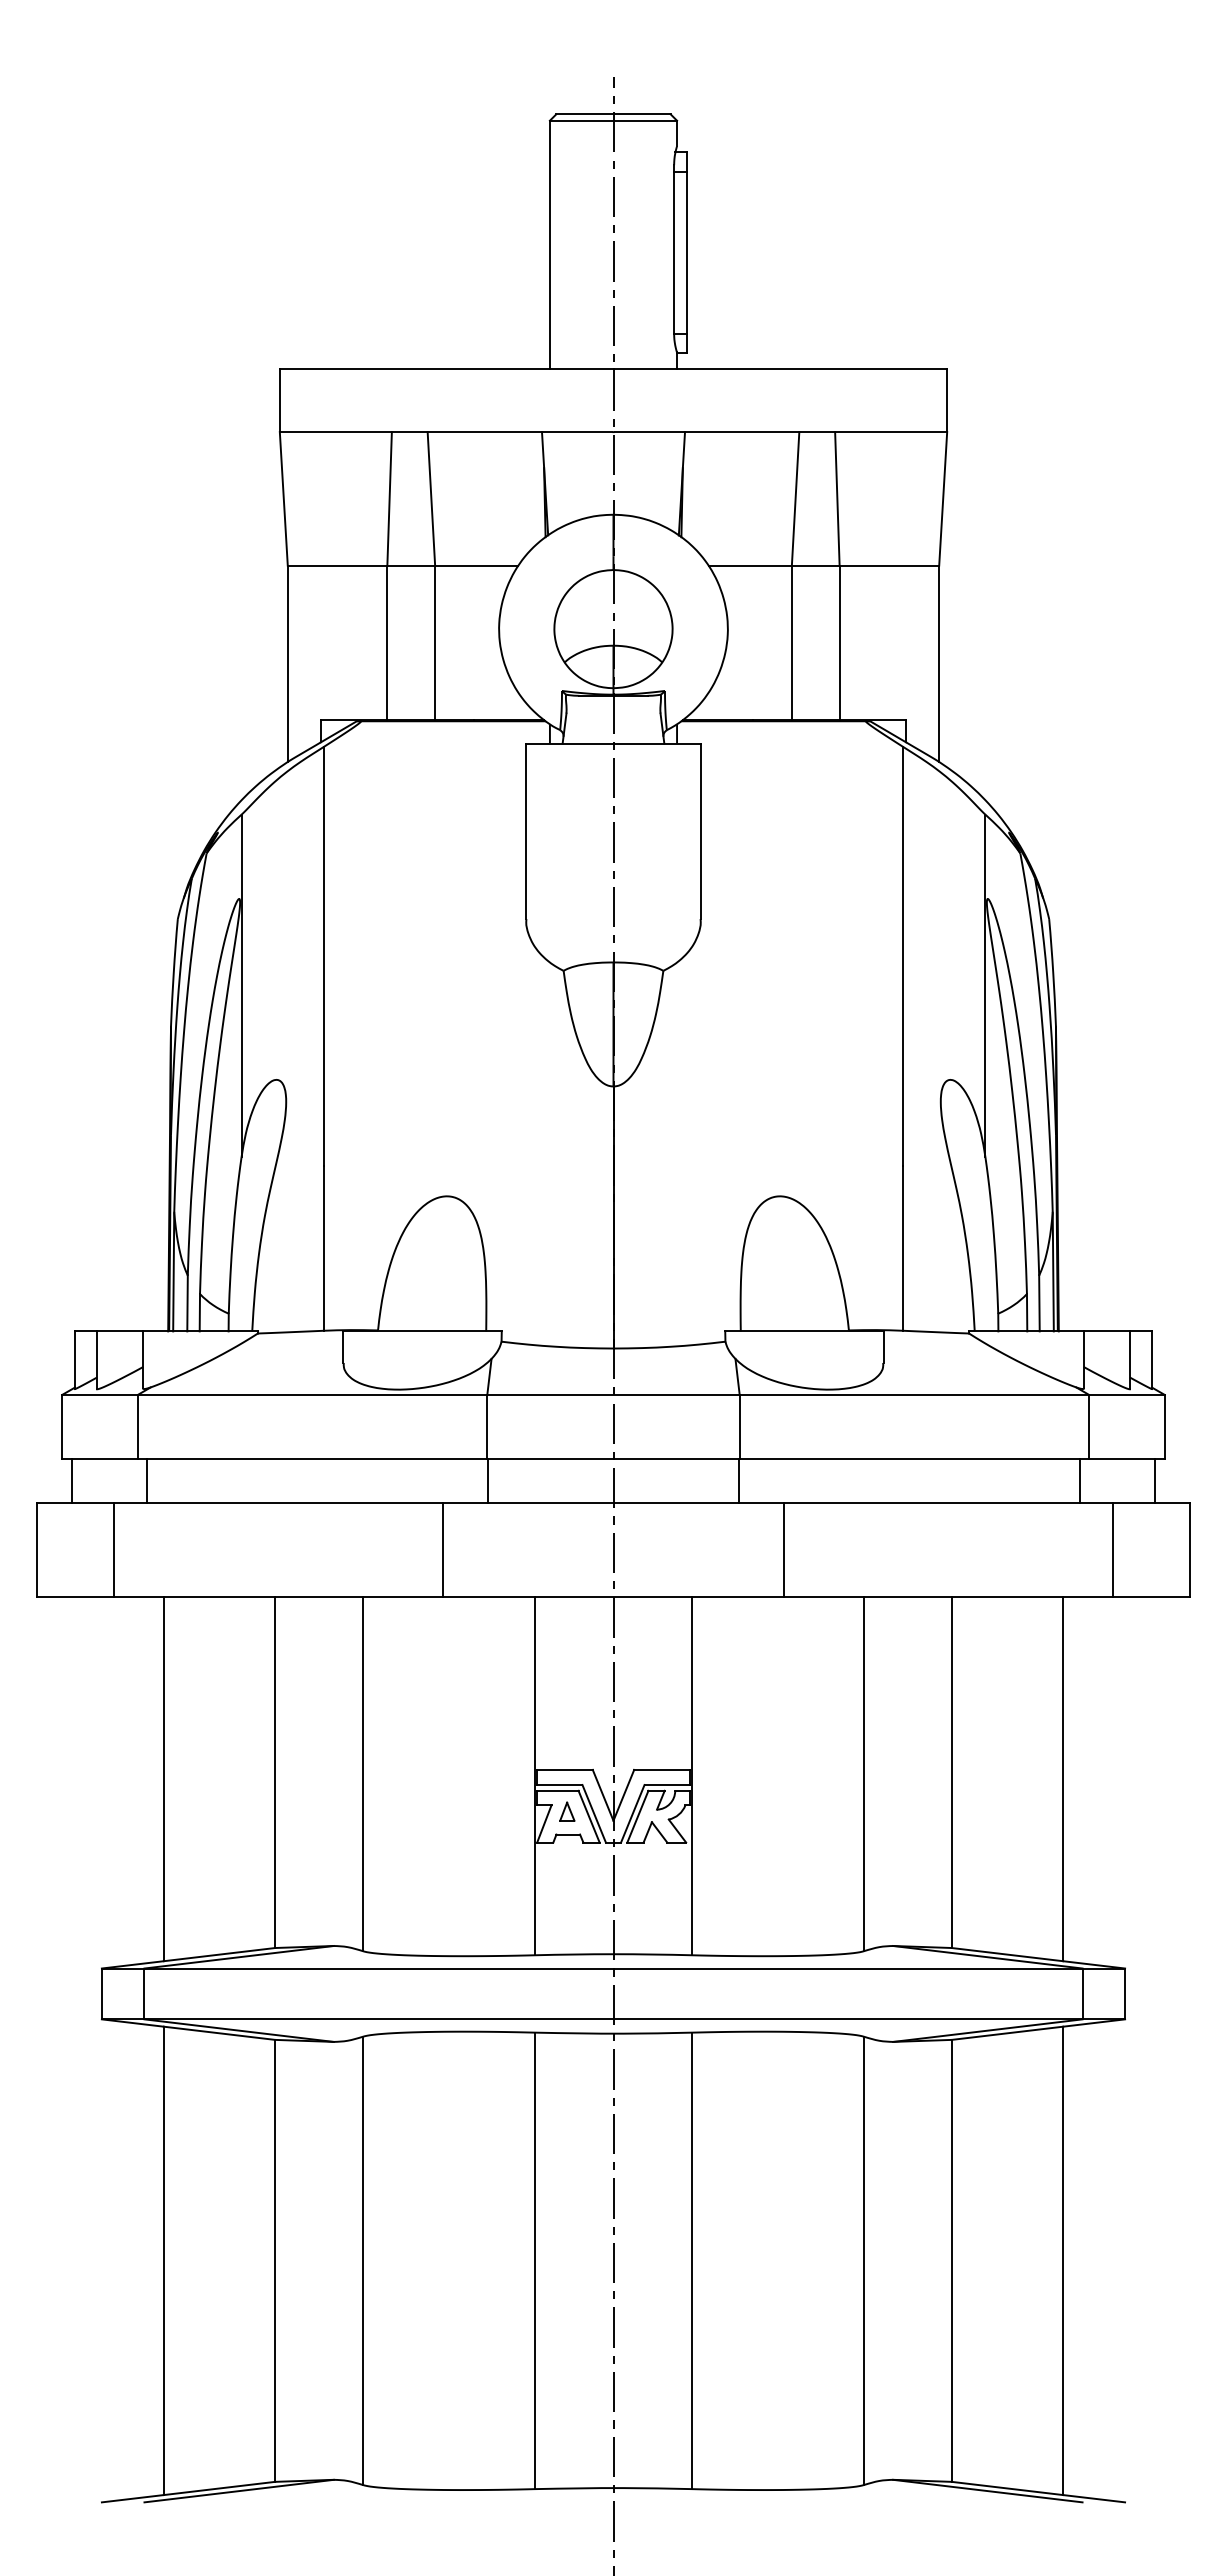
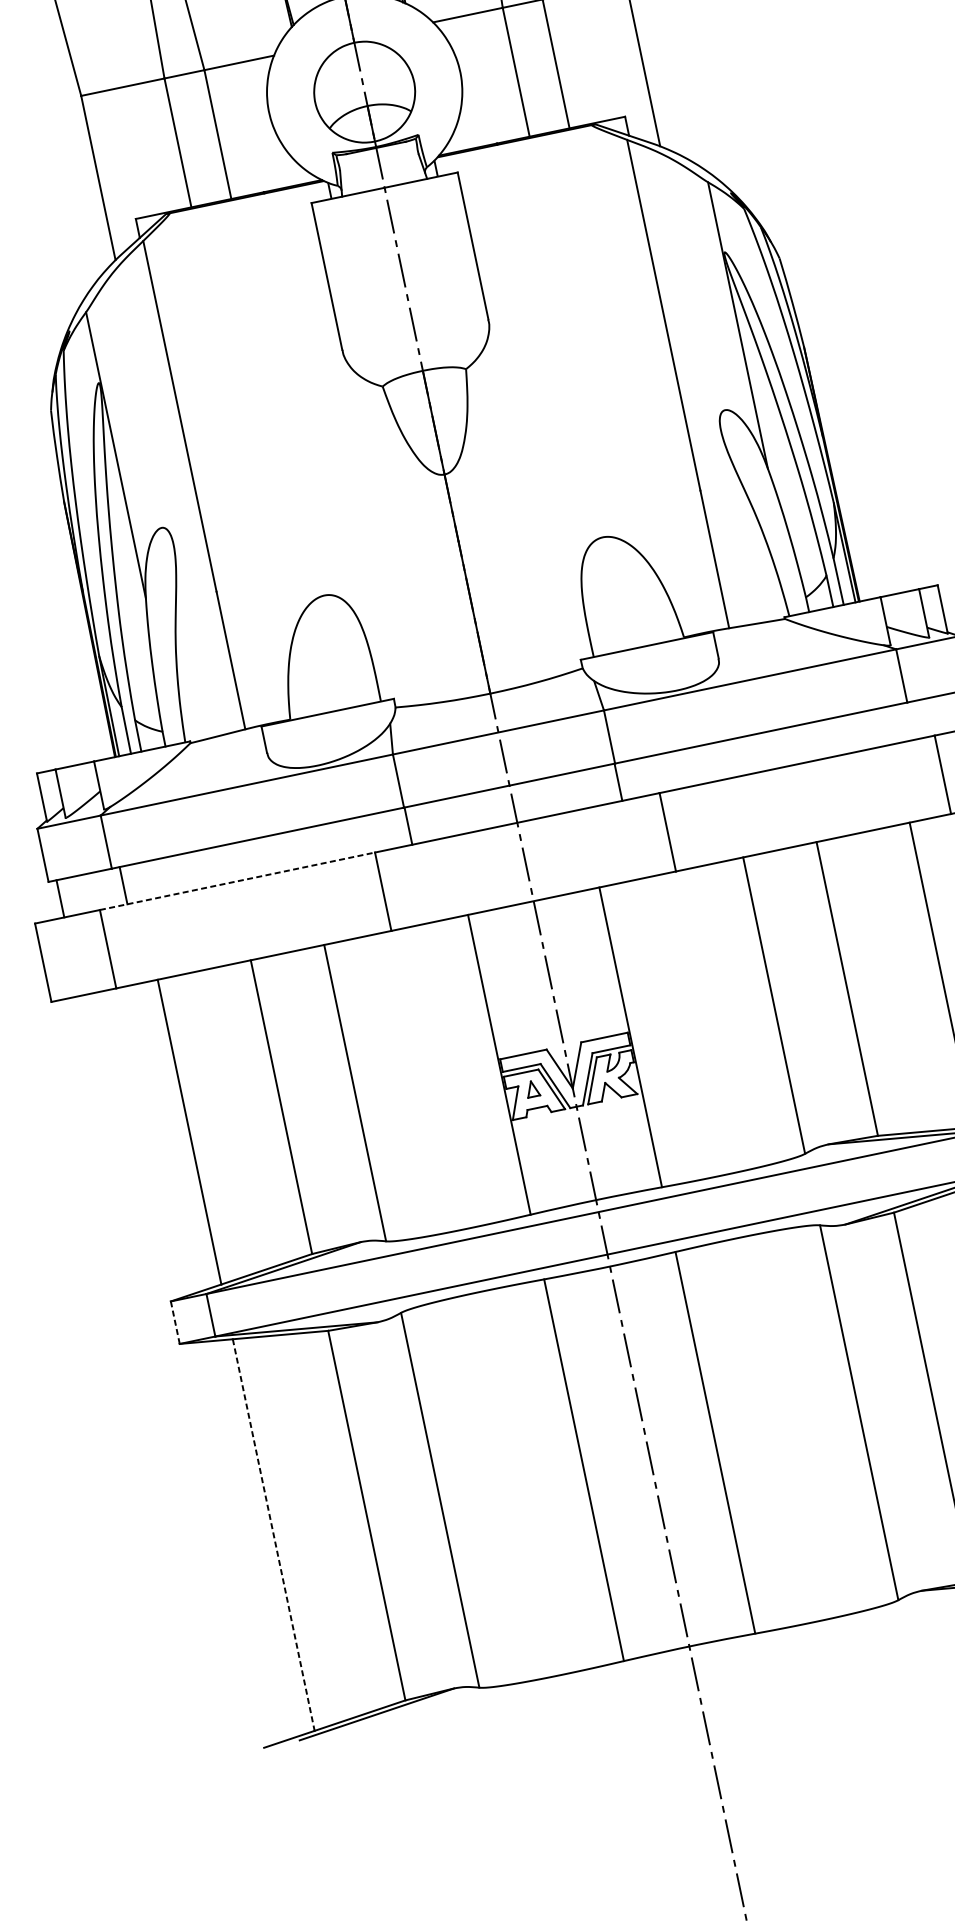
line: (1079, 1480) -> (903, 722), removed
line: (278, 1502) -> (237, 880), solid -> dashed
line: (101, 1994) -> (175, 1323), solid -> dashed
line: (163, 2261) -> (273, 1535), solid -> dashed

